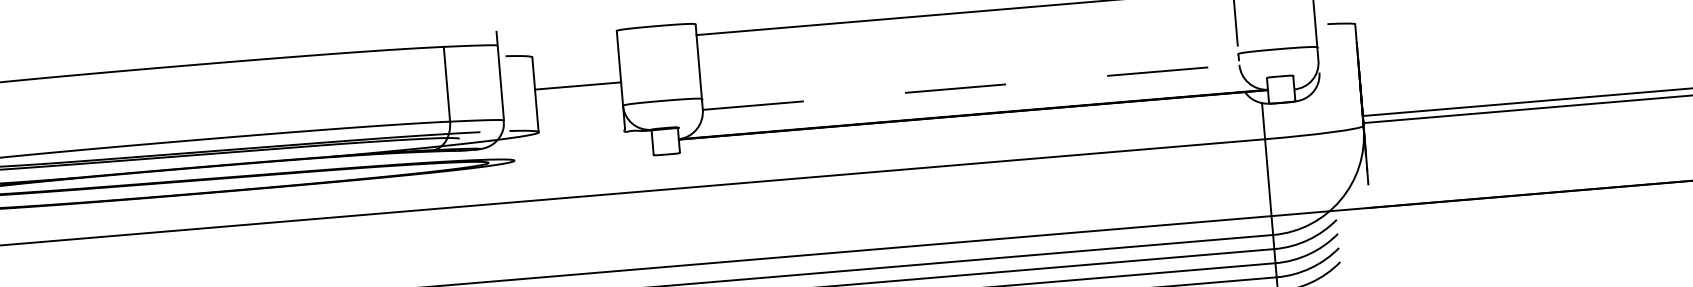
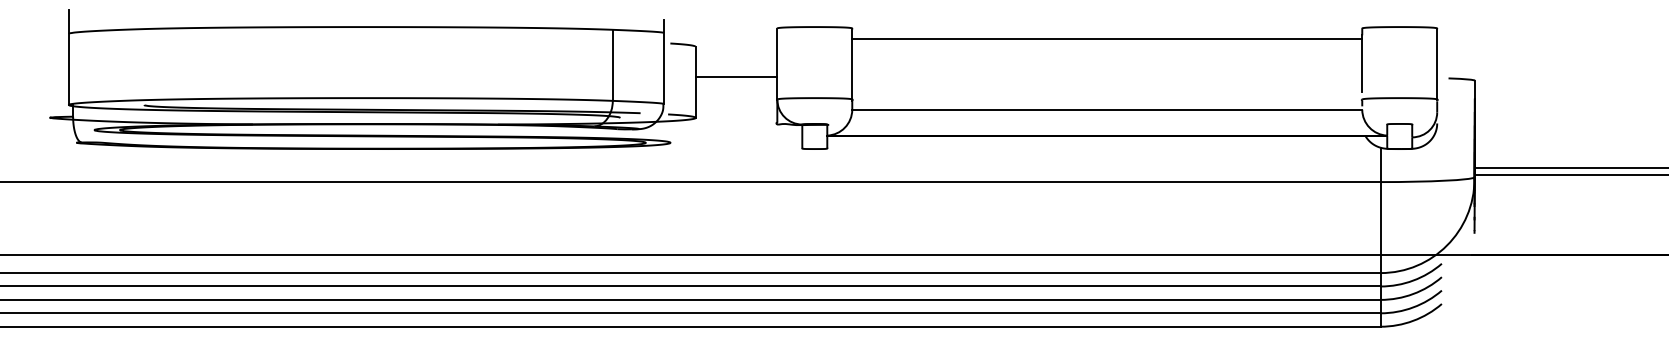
line: (971, 87) -> (1107, 109), dashed -> solid

